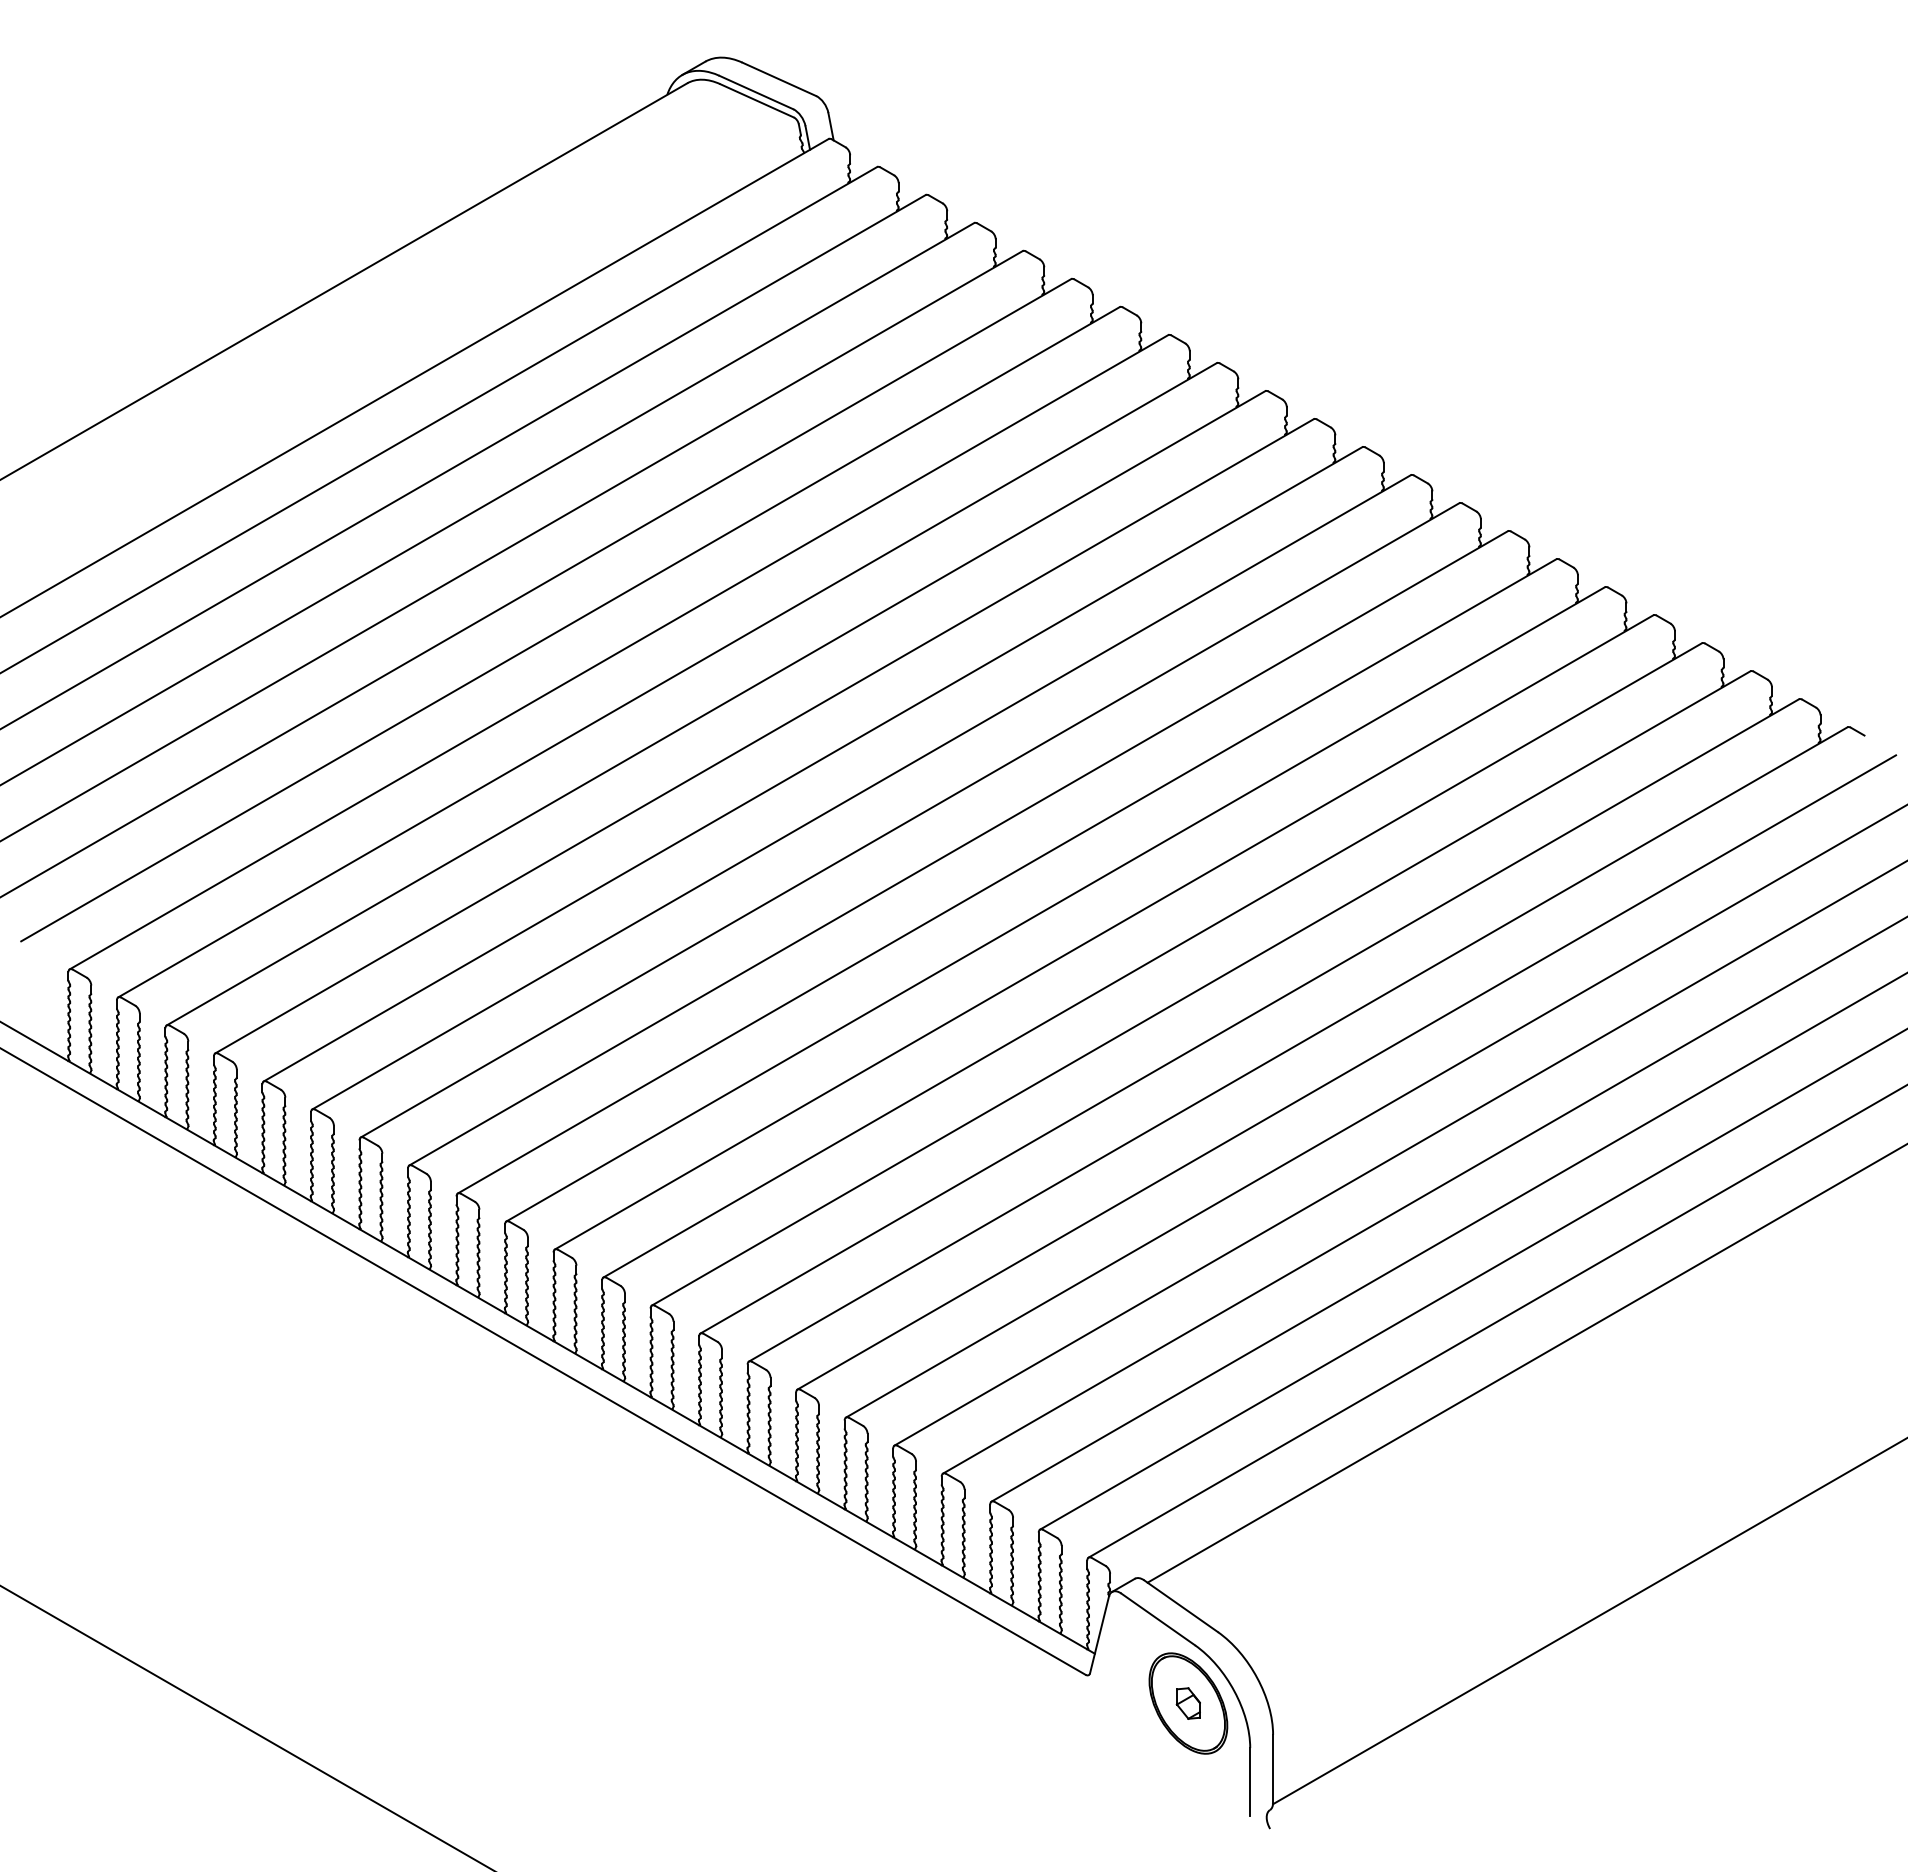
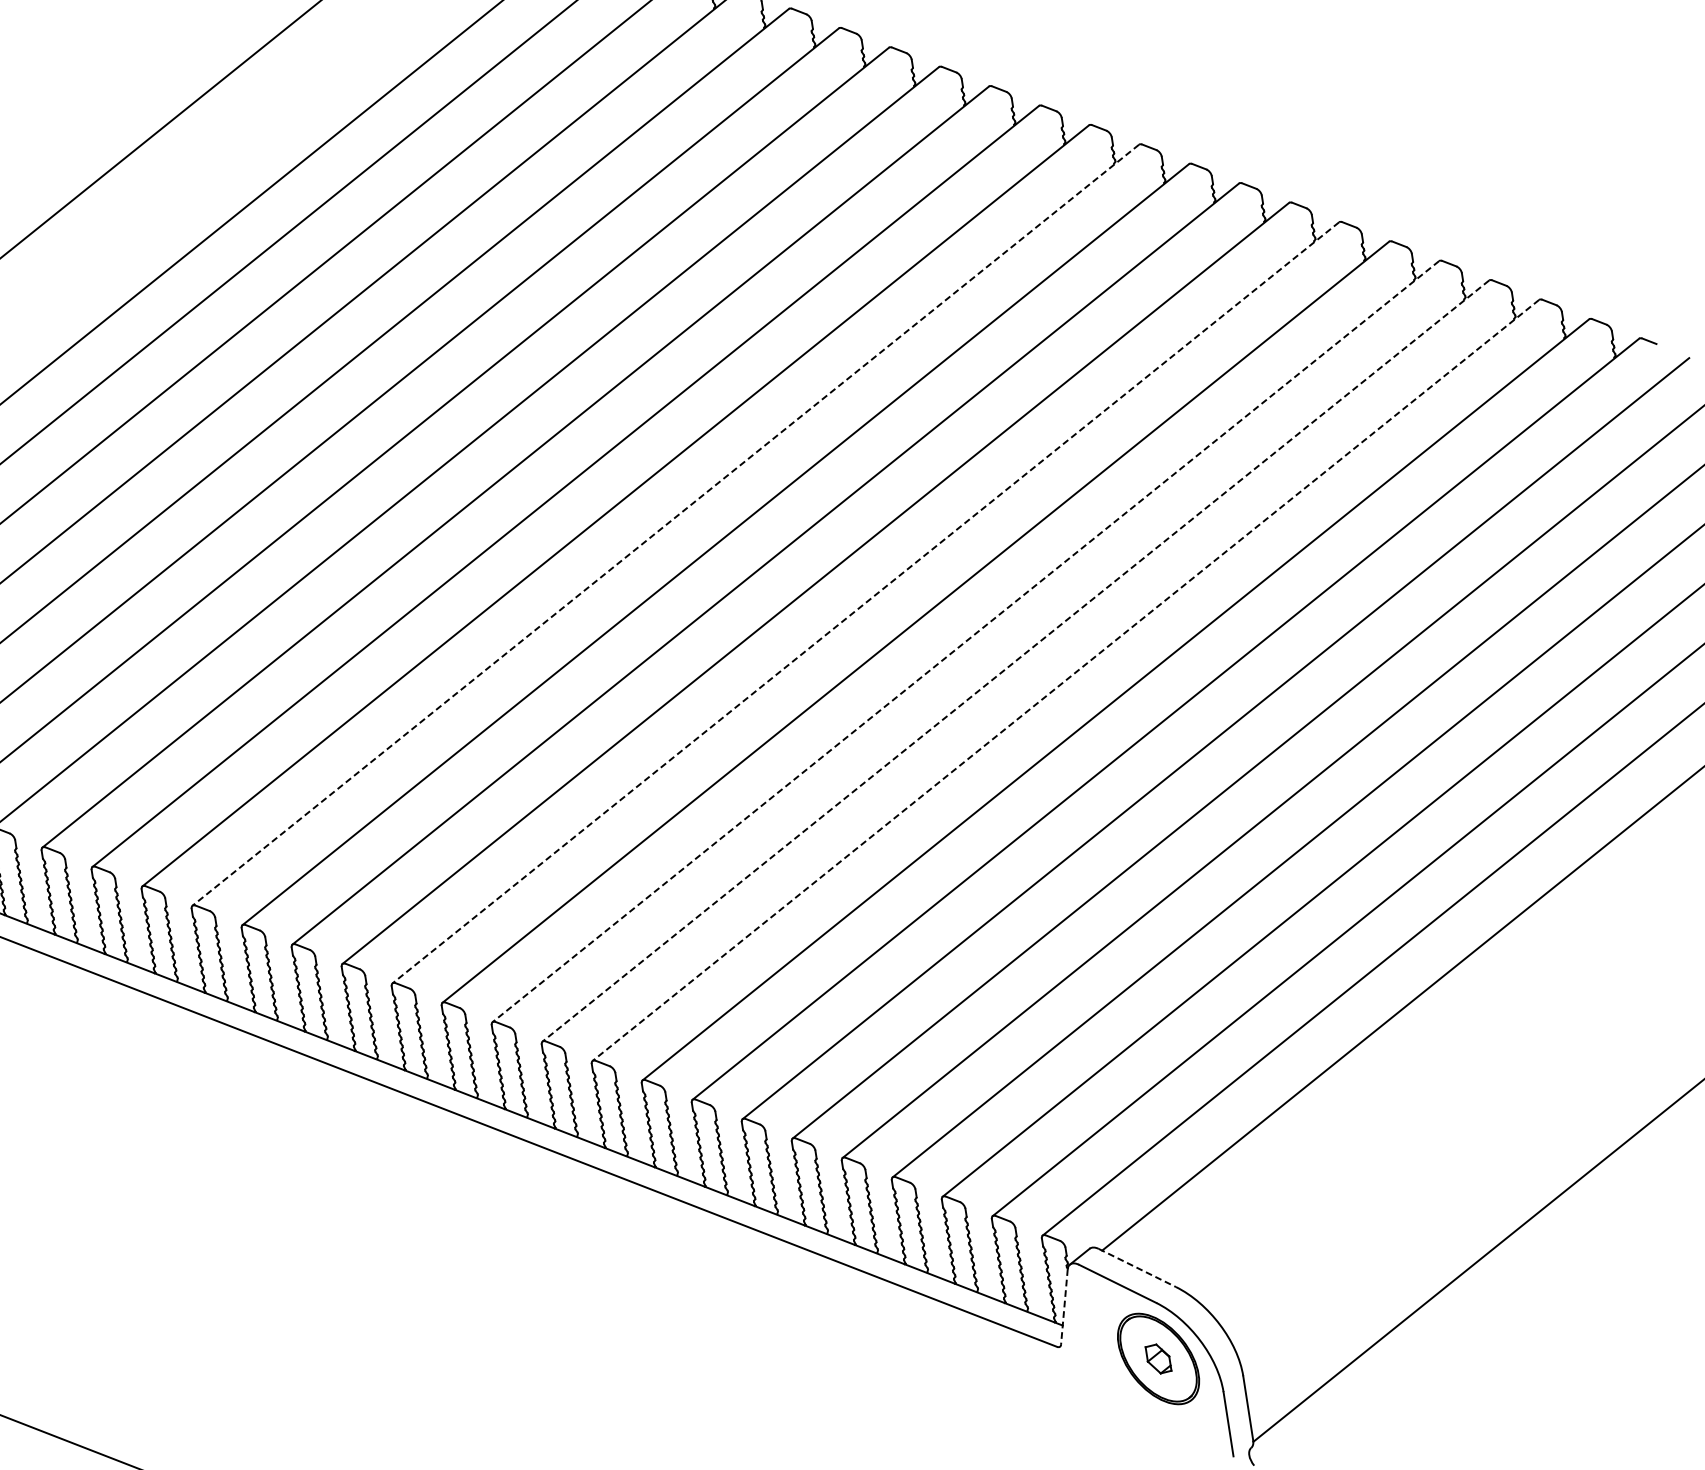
line: (812, 764) -> (665, 525), solid -> dashed
line: (1006, 876) -> (865, 603), solid -> dashed
line: (1103, 932) -> (965, 641), solid -> dashed
line: (1152, 960) -> (1015, 661), solid -> dashed
line: (1200, 988) -> (1065, 680), solid -> dashed
line: (1181, 1606) -> (1137, 1268), solid -> dashed
line: (1099, 1634) -> (1064, 1306), solid -> dashed

